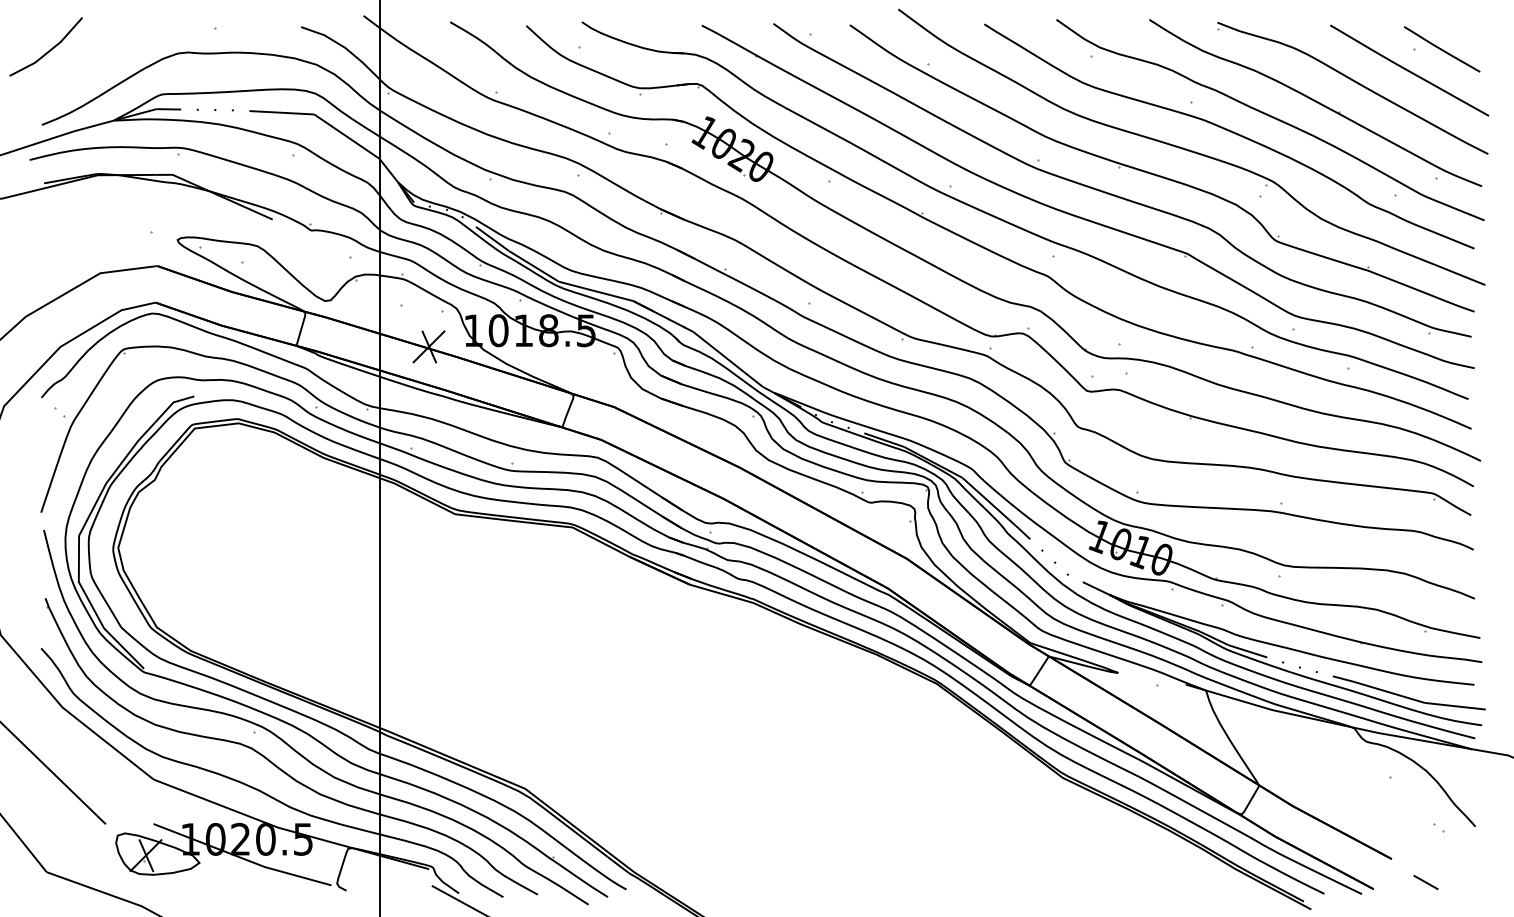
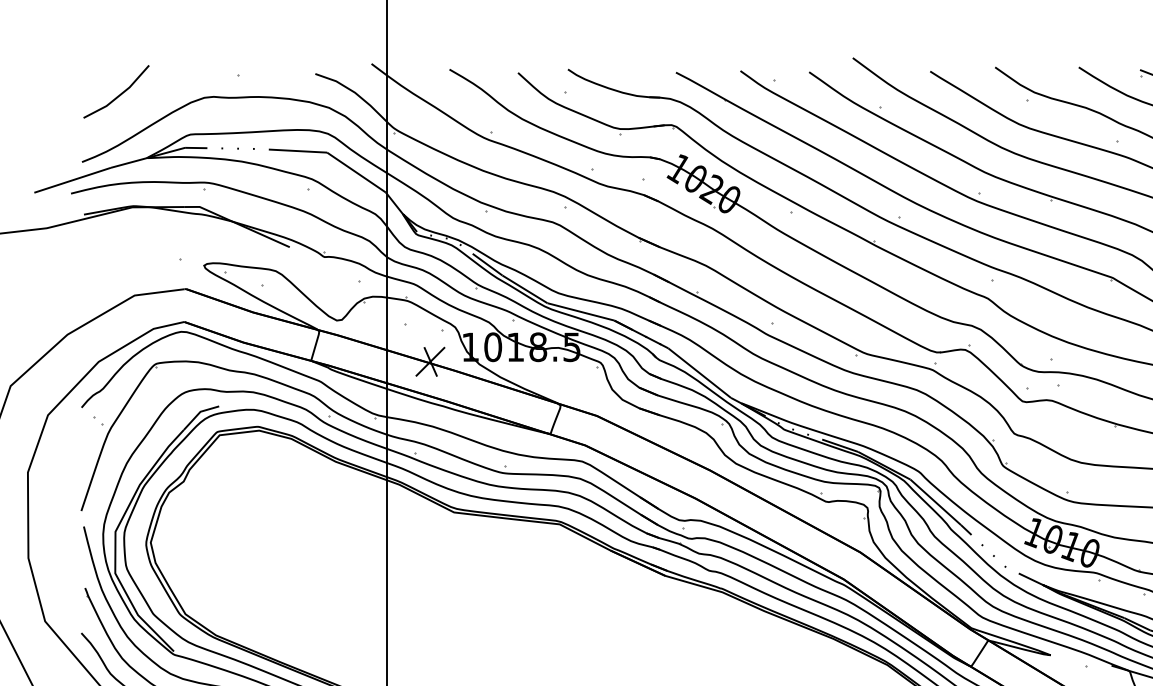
line: (49, 49) -> (119, 94), moved

